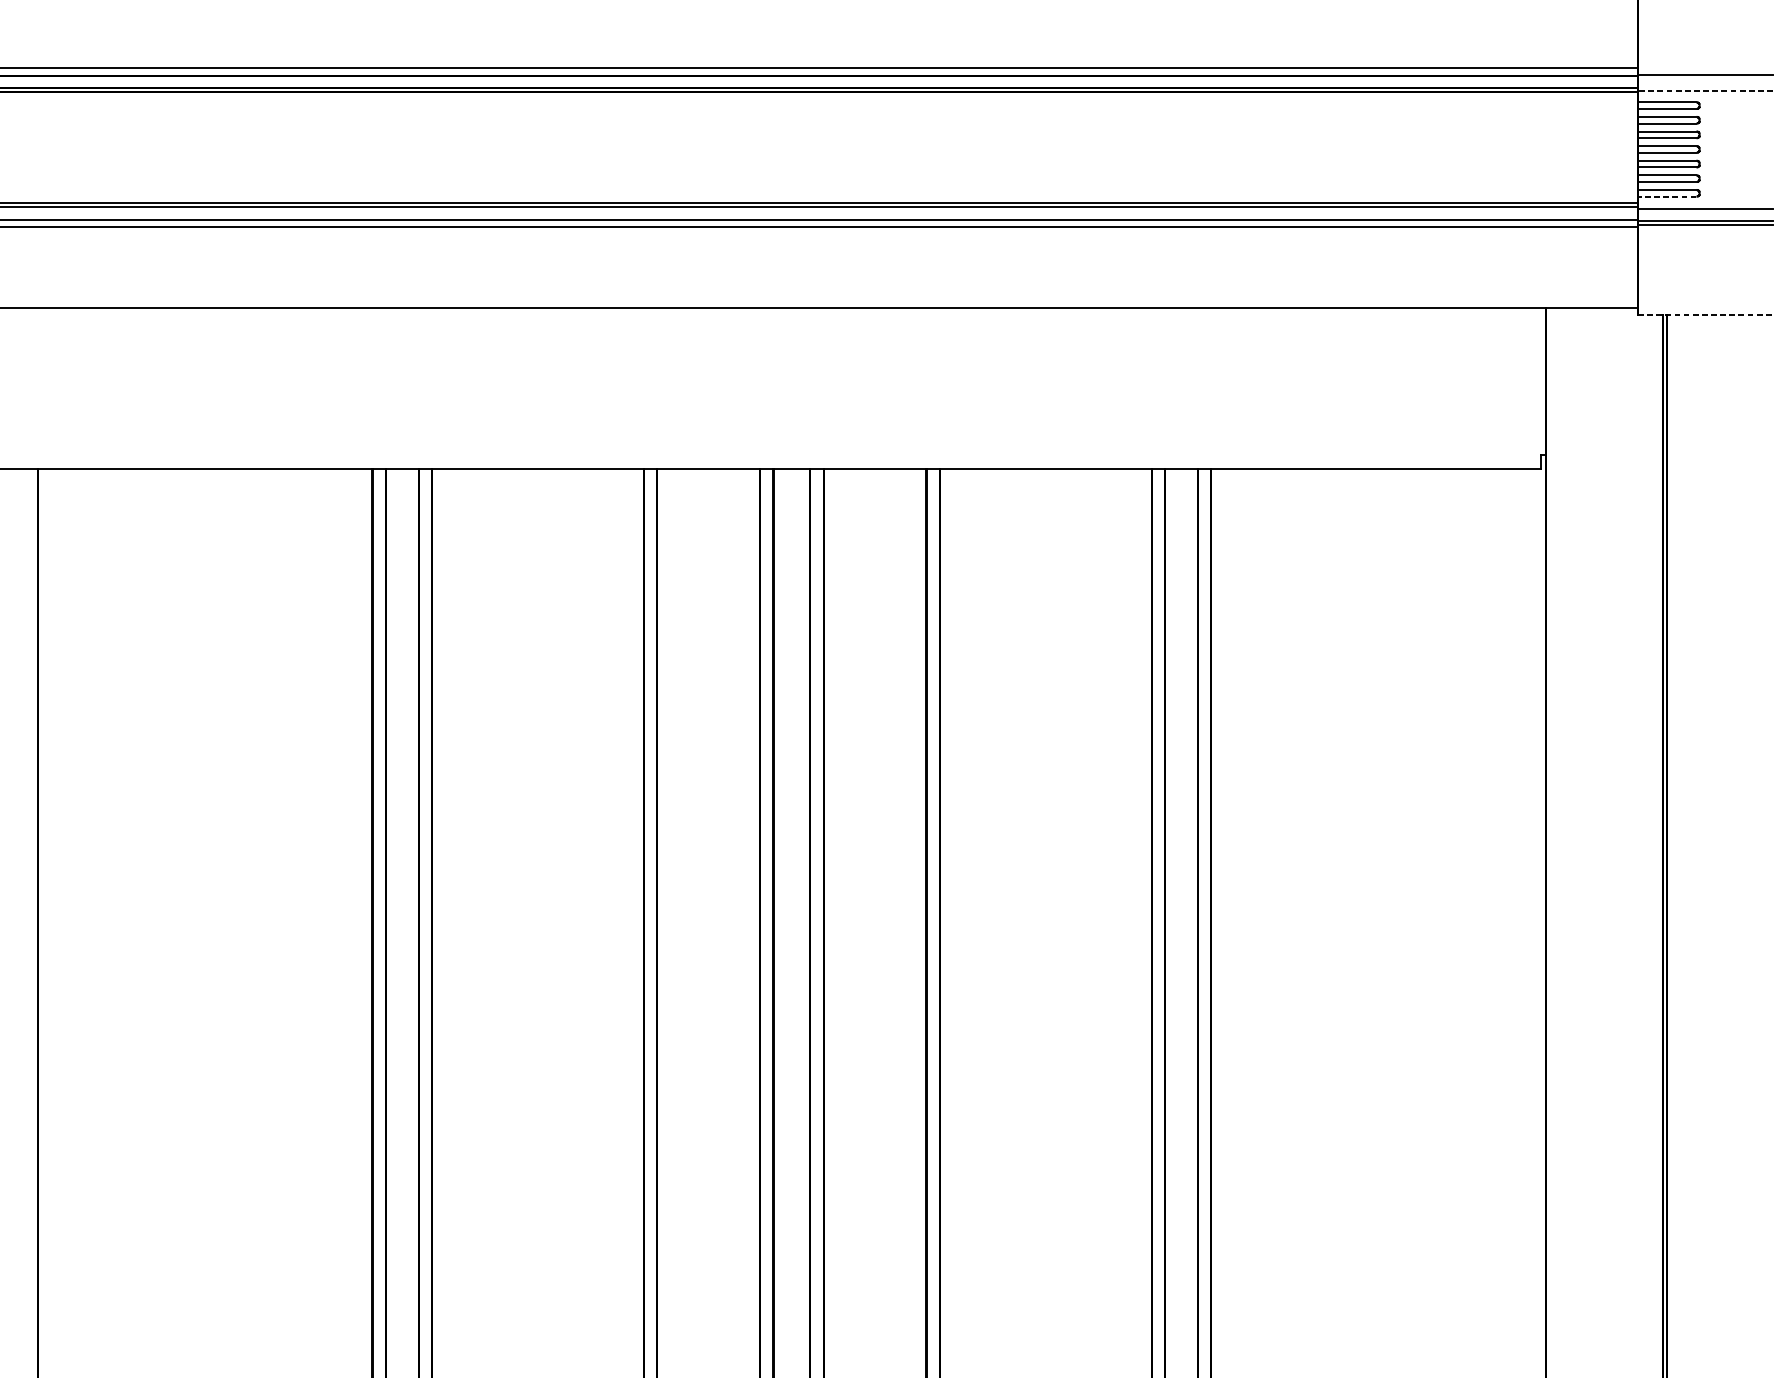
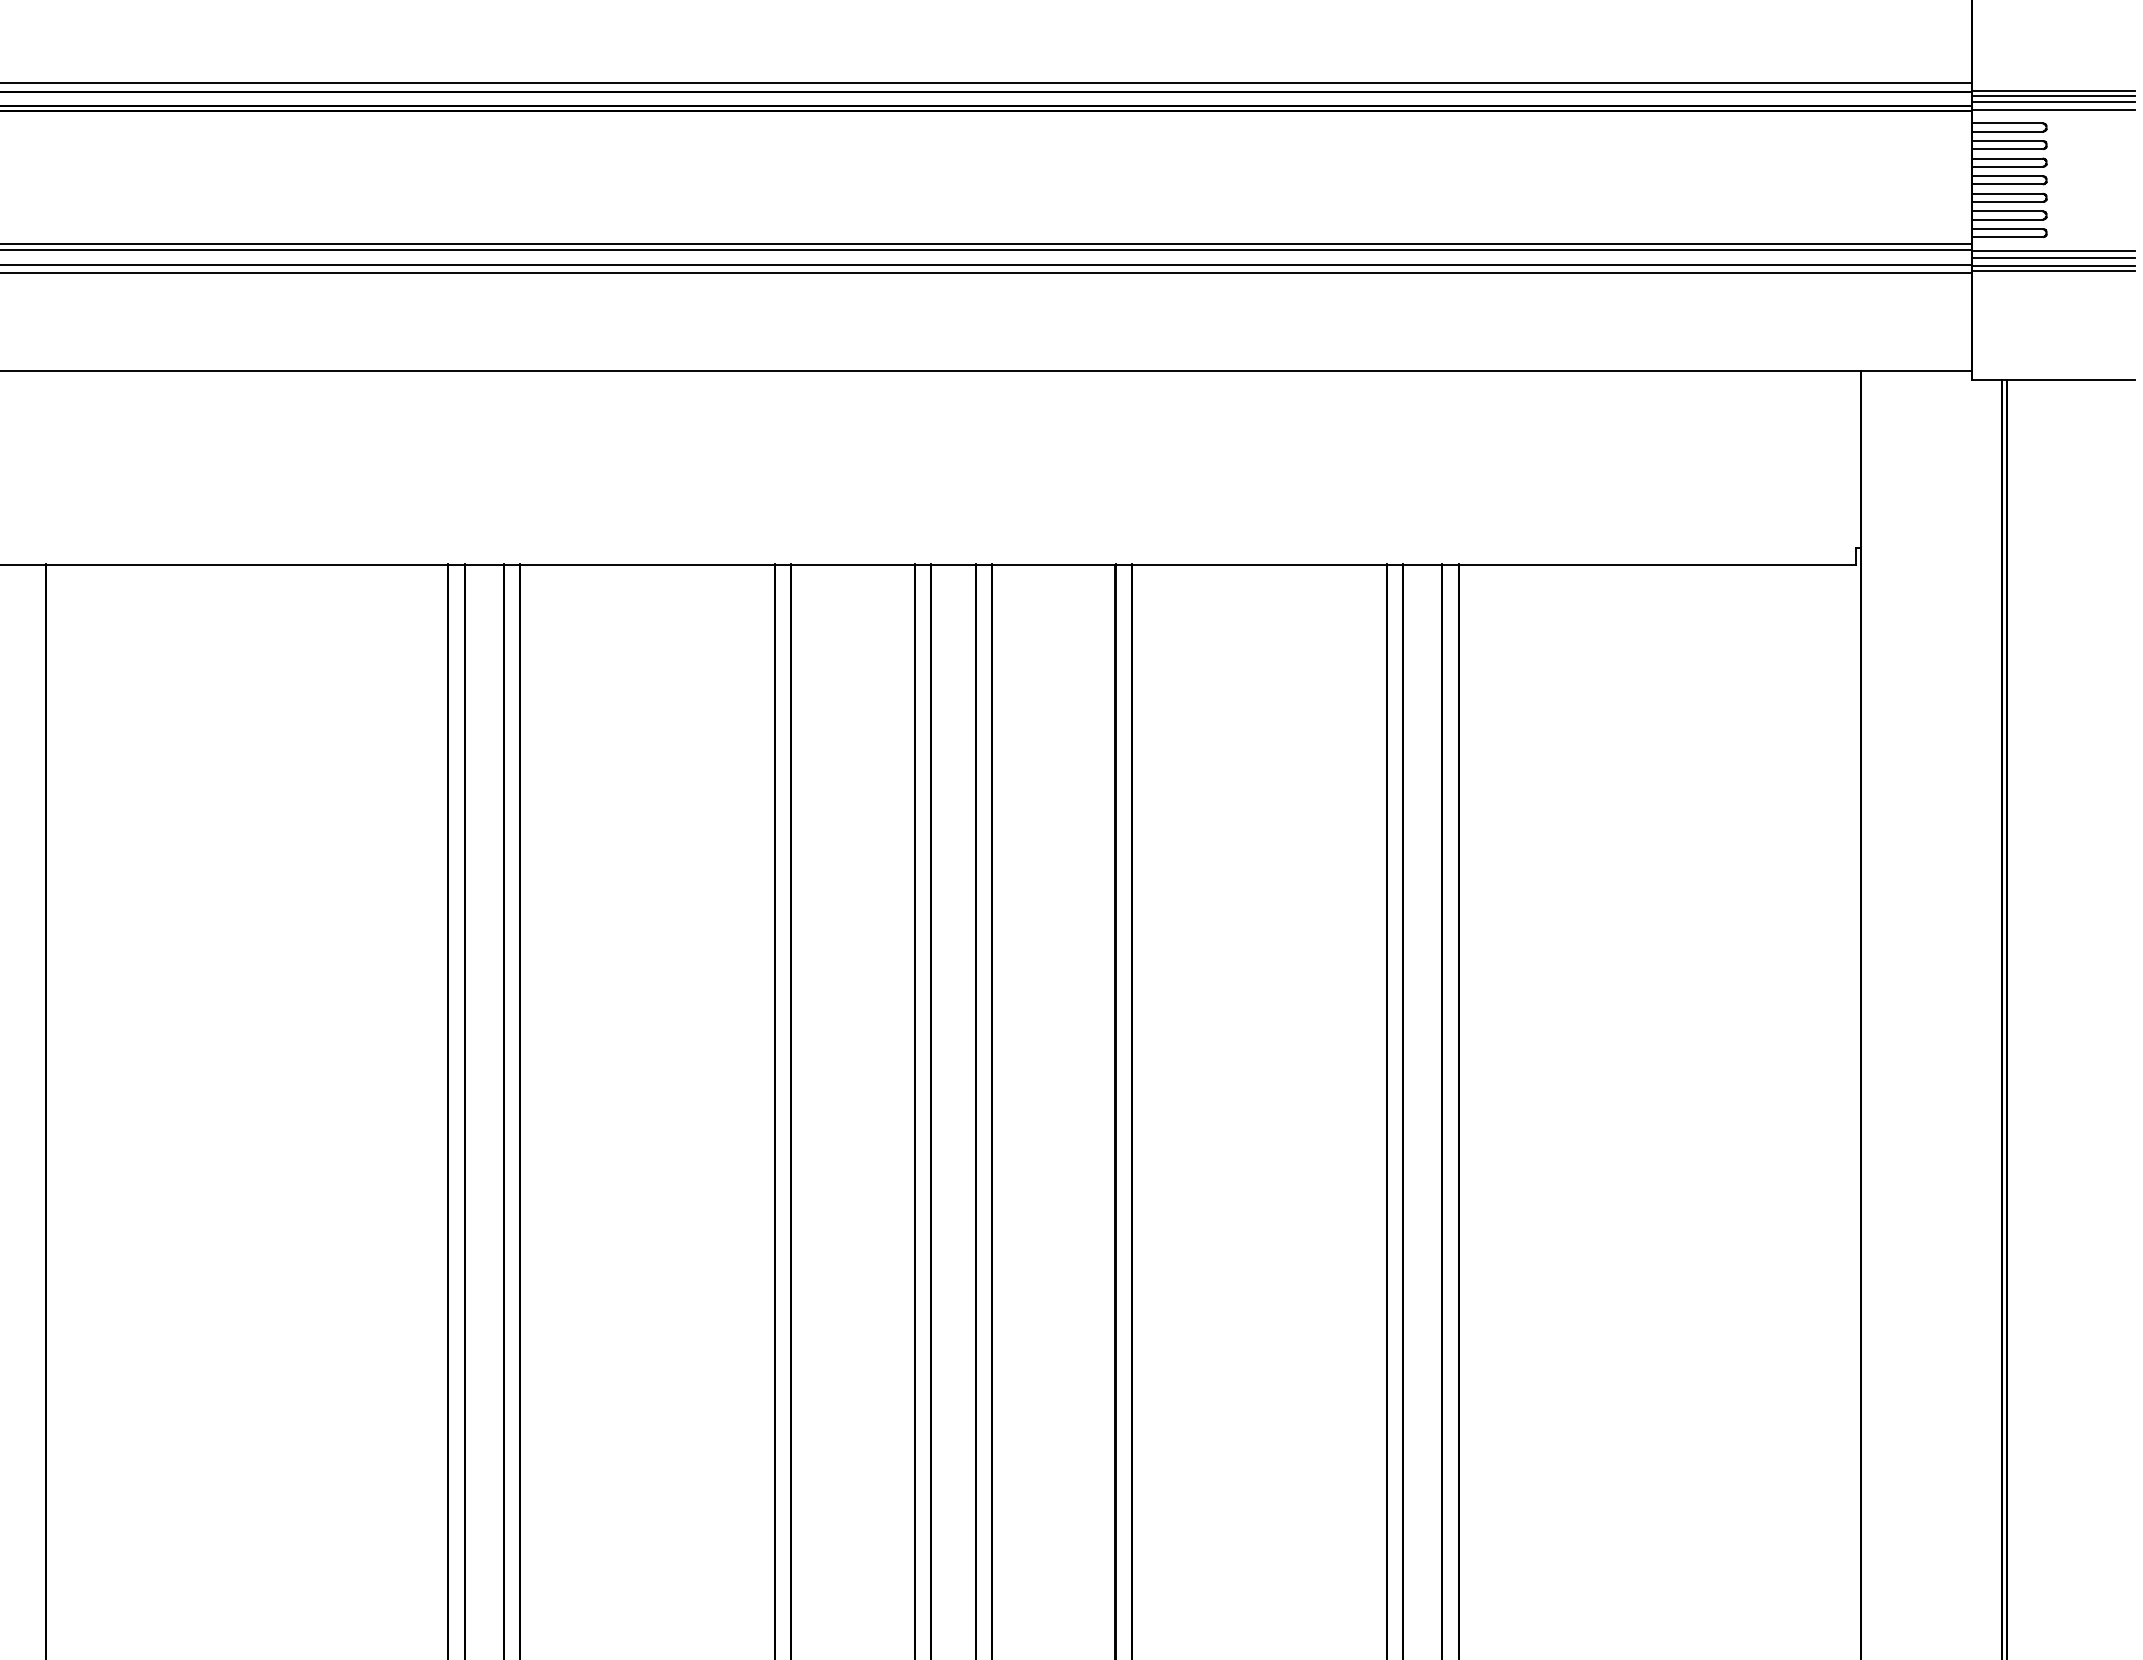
line: (1705, 79) -> (2053, 96), added
line: (1705, 84) -> (2053, 101), added
line: (1704, 90) -> (2052, 109), dashed -> solid
line: (1666, 196) -> (2006, 237), dashed -> solid
line: (1705, 214) -> (2053, 258), added
line: (1705, 314) -> (2053, 379), dashed -> solid

